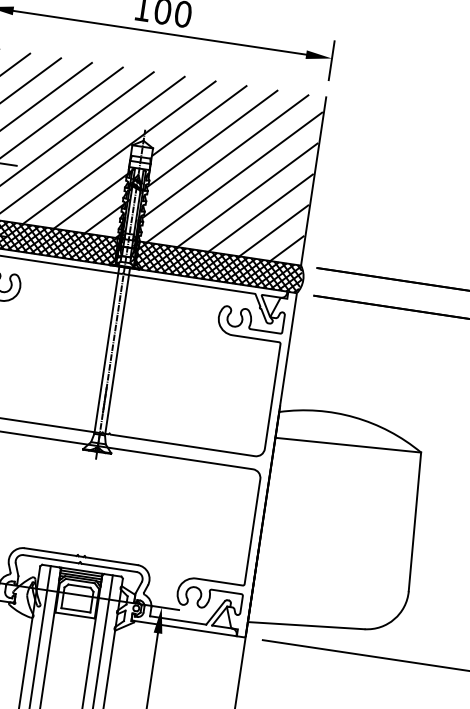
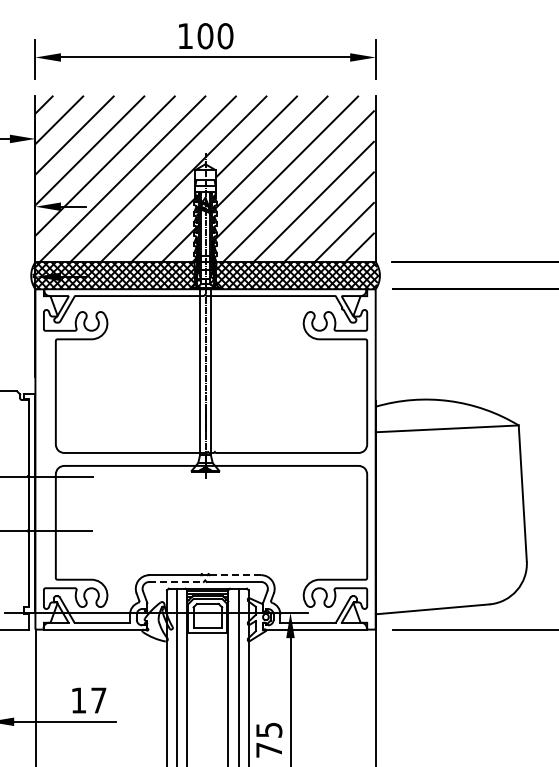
line: (52, 558) -> (177, 581), solid -> dashed
line: (111, 561) -> (235, 575), solid -> dashed

